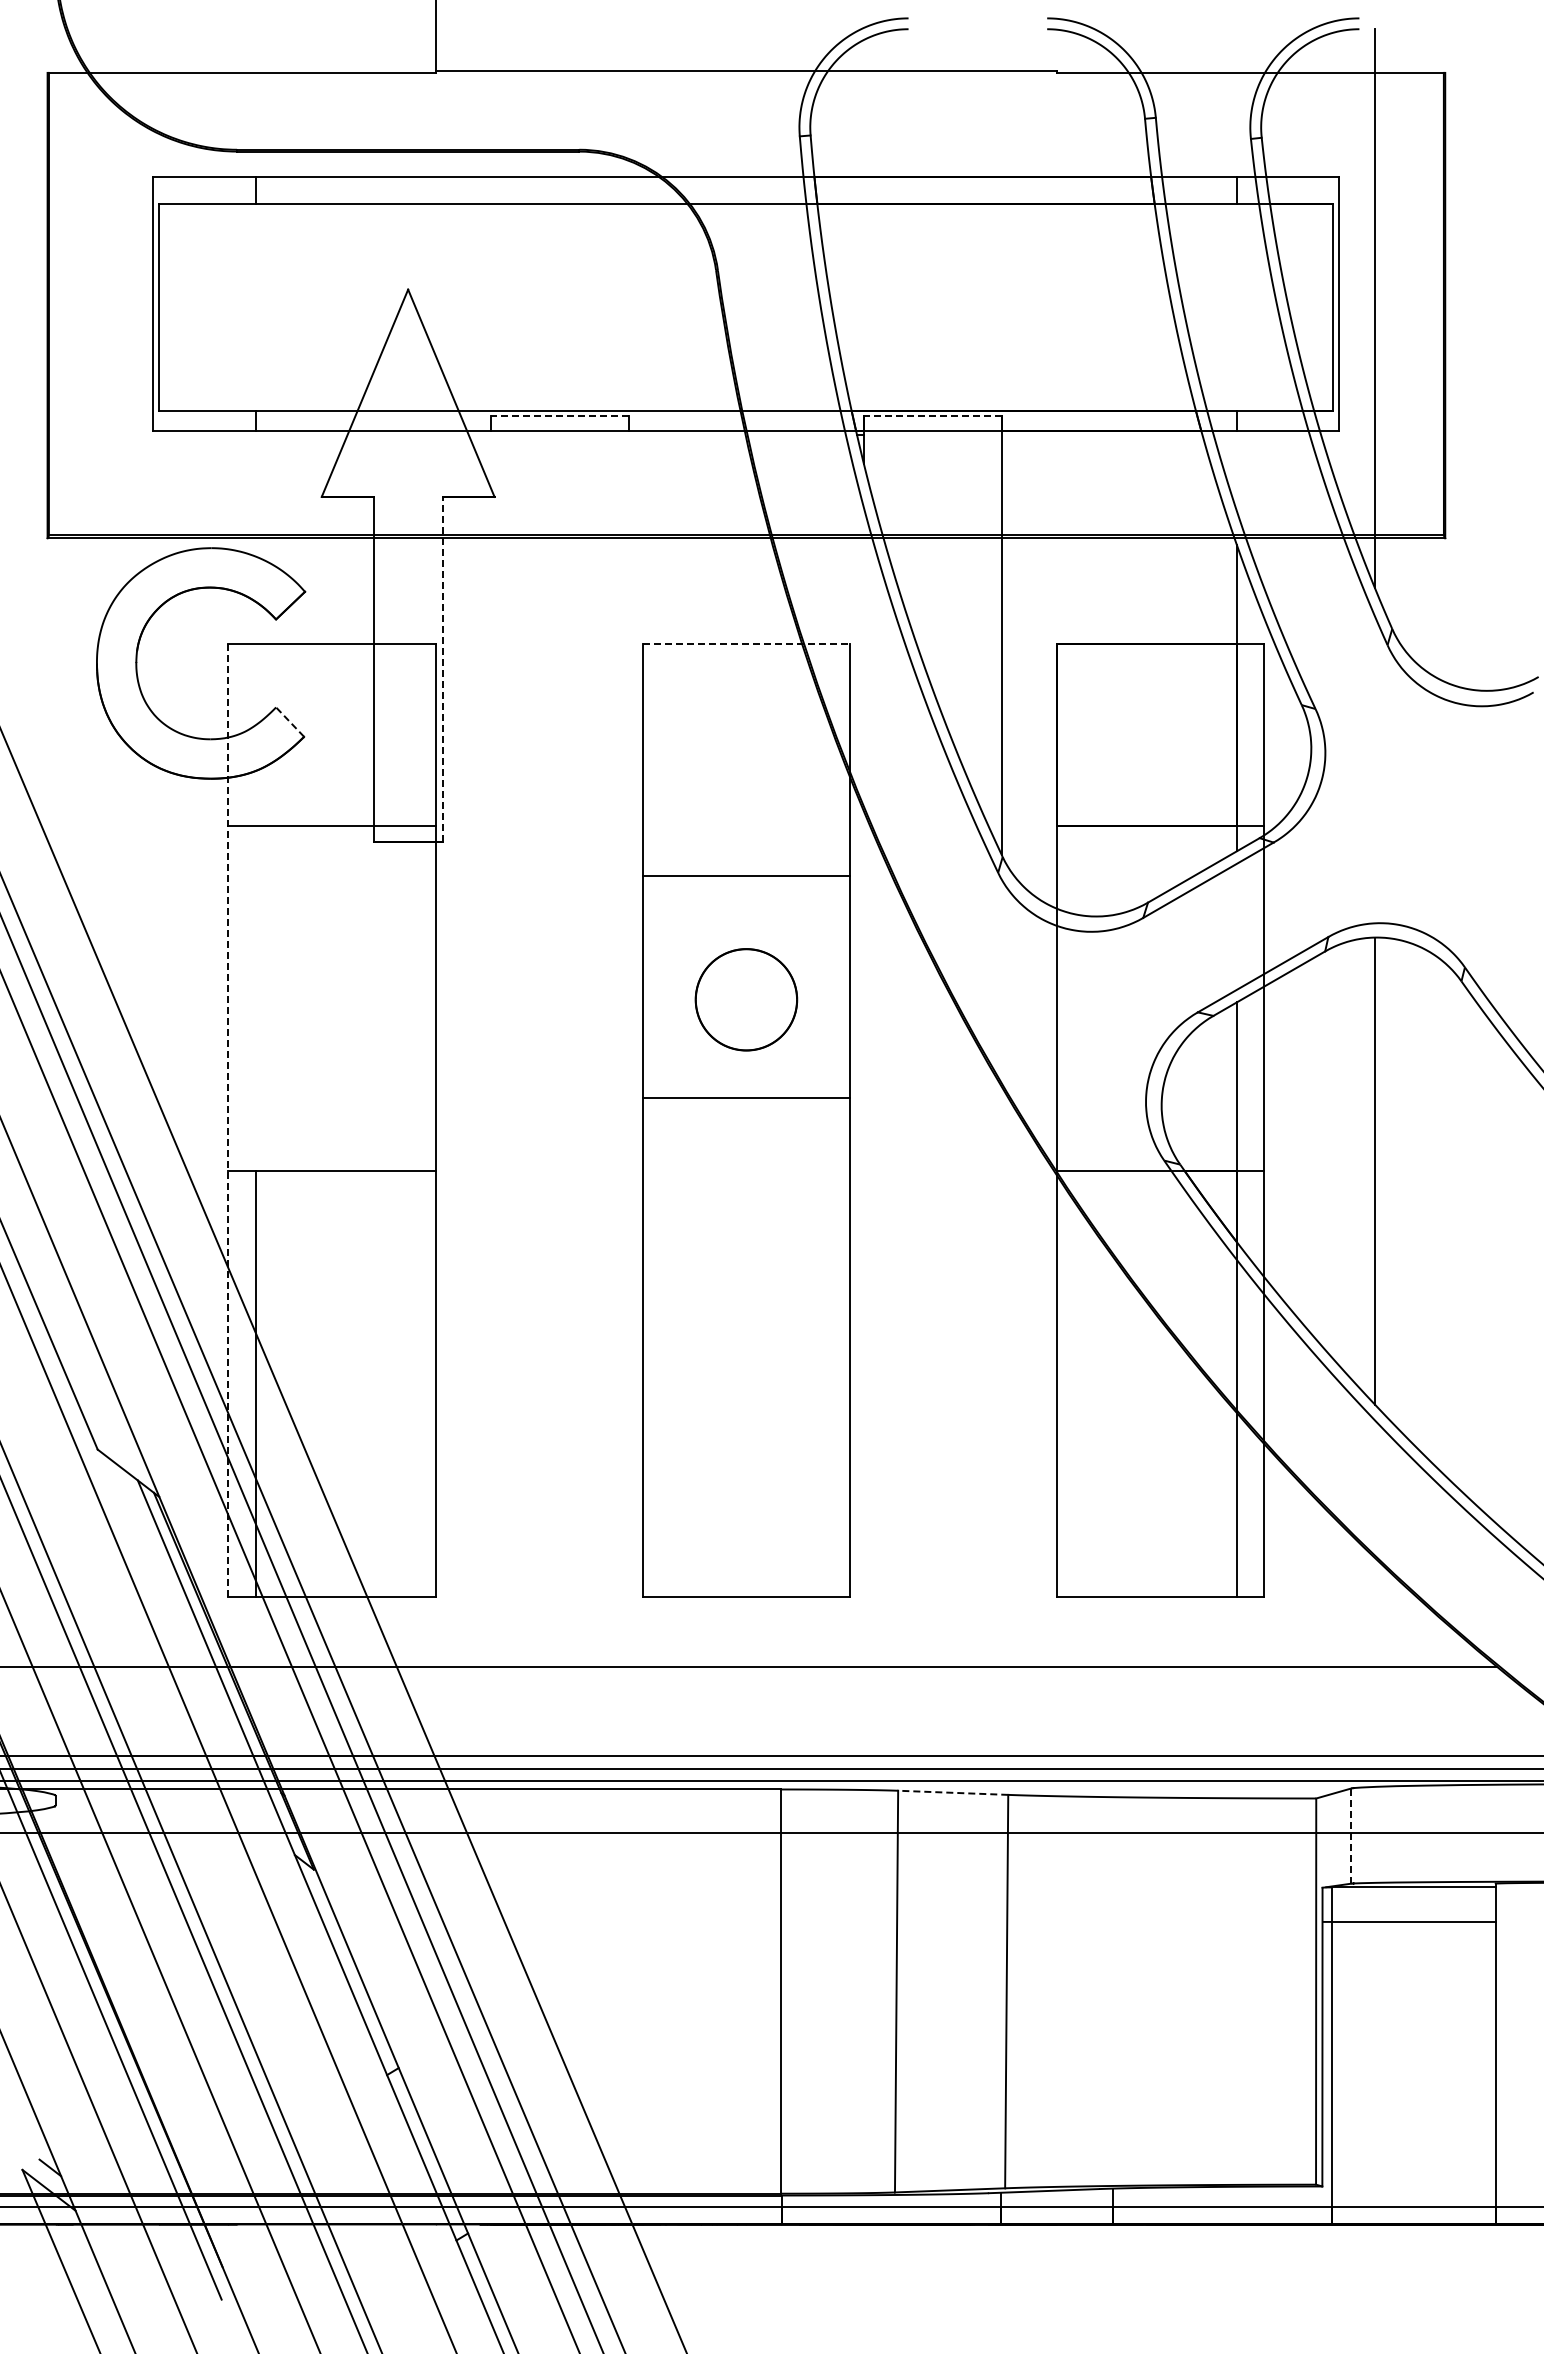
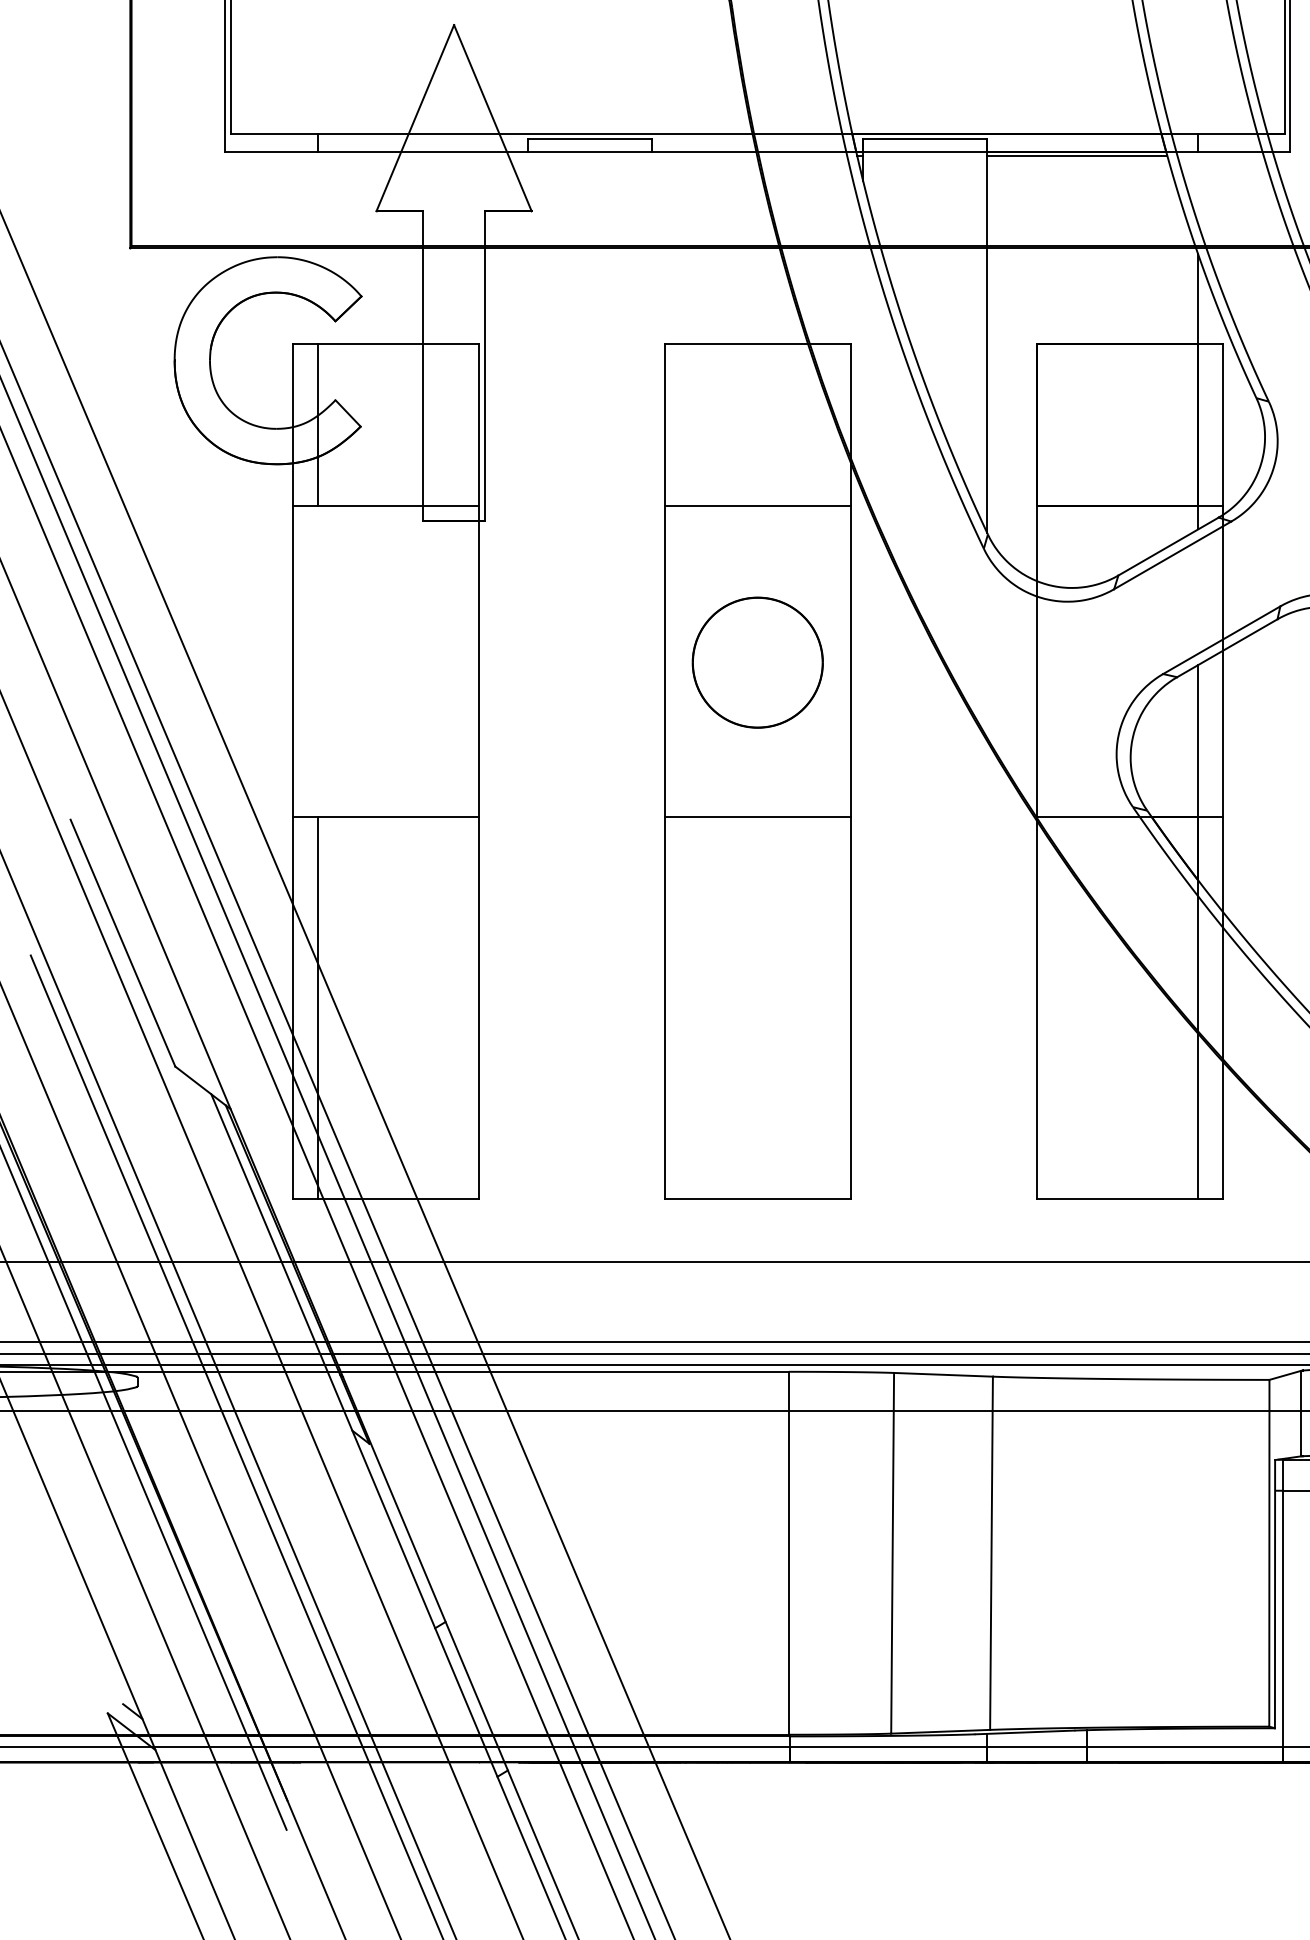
line: (559, 416) -> (589, 139), dashed -> solid
line: (932, 416) -> (924, 139), dashed -> solid
line: (1101, 435) -> (1076, 156), added
line: (746, 644) -> (757, 343), dashed -> solid
line: (442, 669) -> (484, 366), dashed -> solid
line: (289, 721) -> (347, 412), dashed -> solid
line: (256, 734) -> (317, 424), added
line: (746, 875) -> (757, 506), moved
part: (746, 999) -> (757, 662), size x1.43
line: (746, 1098) -> (757, 816), moved
line: (228, 1120) -> (292, 771), dashed -> solid
line: (952, 1792) -> (942, 1374), dashed -> solid
line: (1351, 1836) -> (1301, 1414), dashed -> solid

